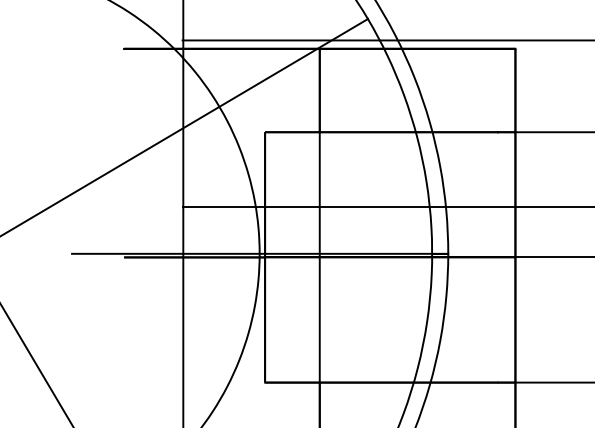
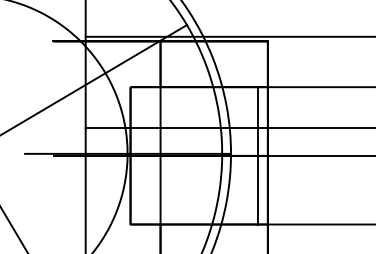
line: (498, 256) -> (258, 155), added

